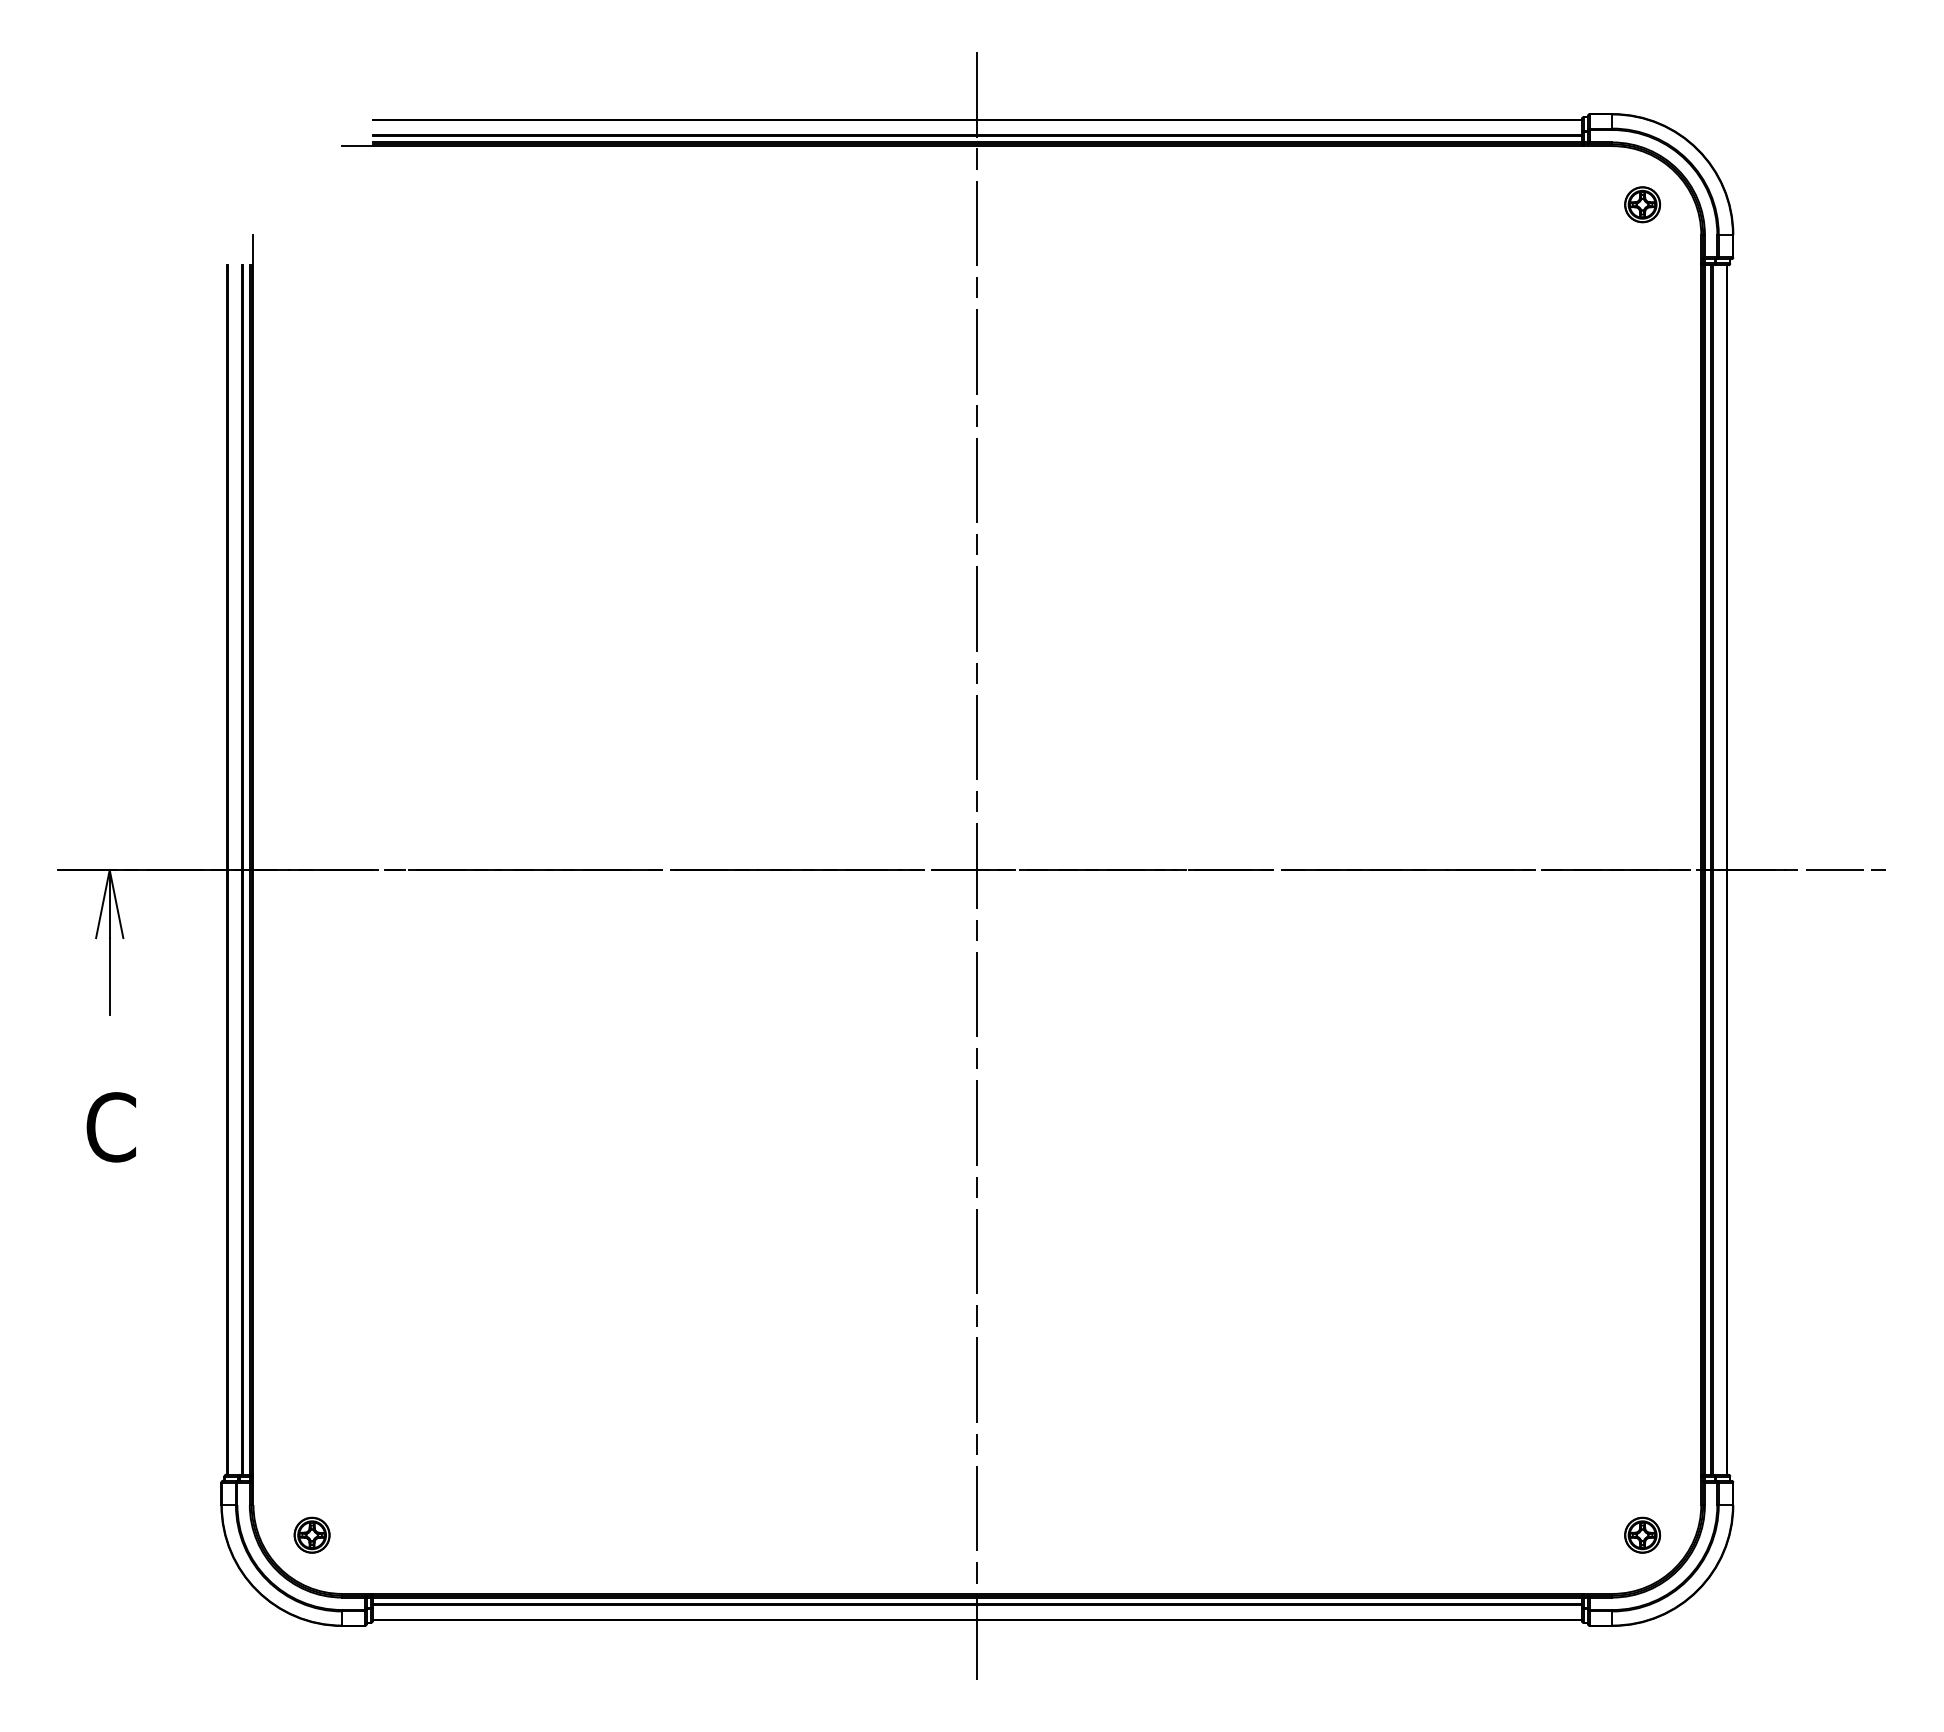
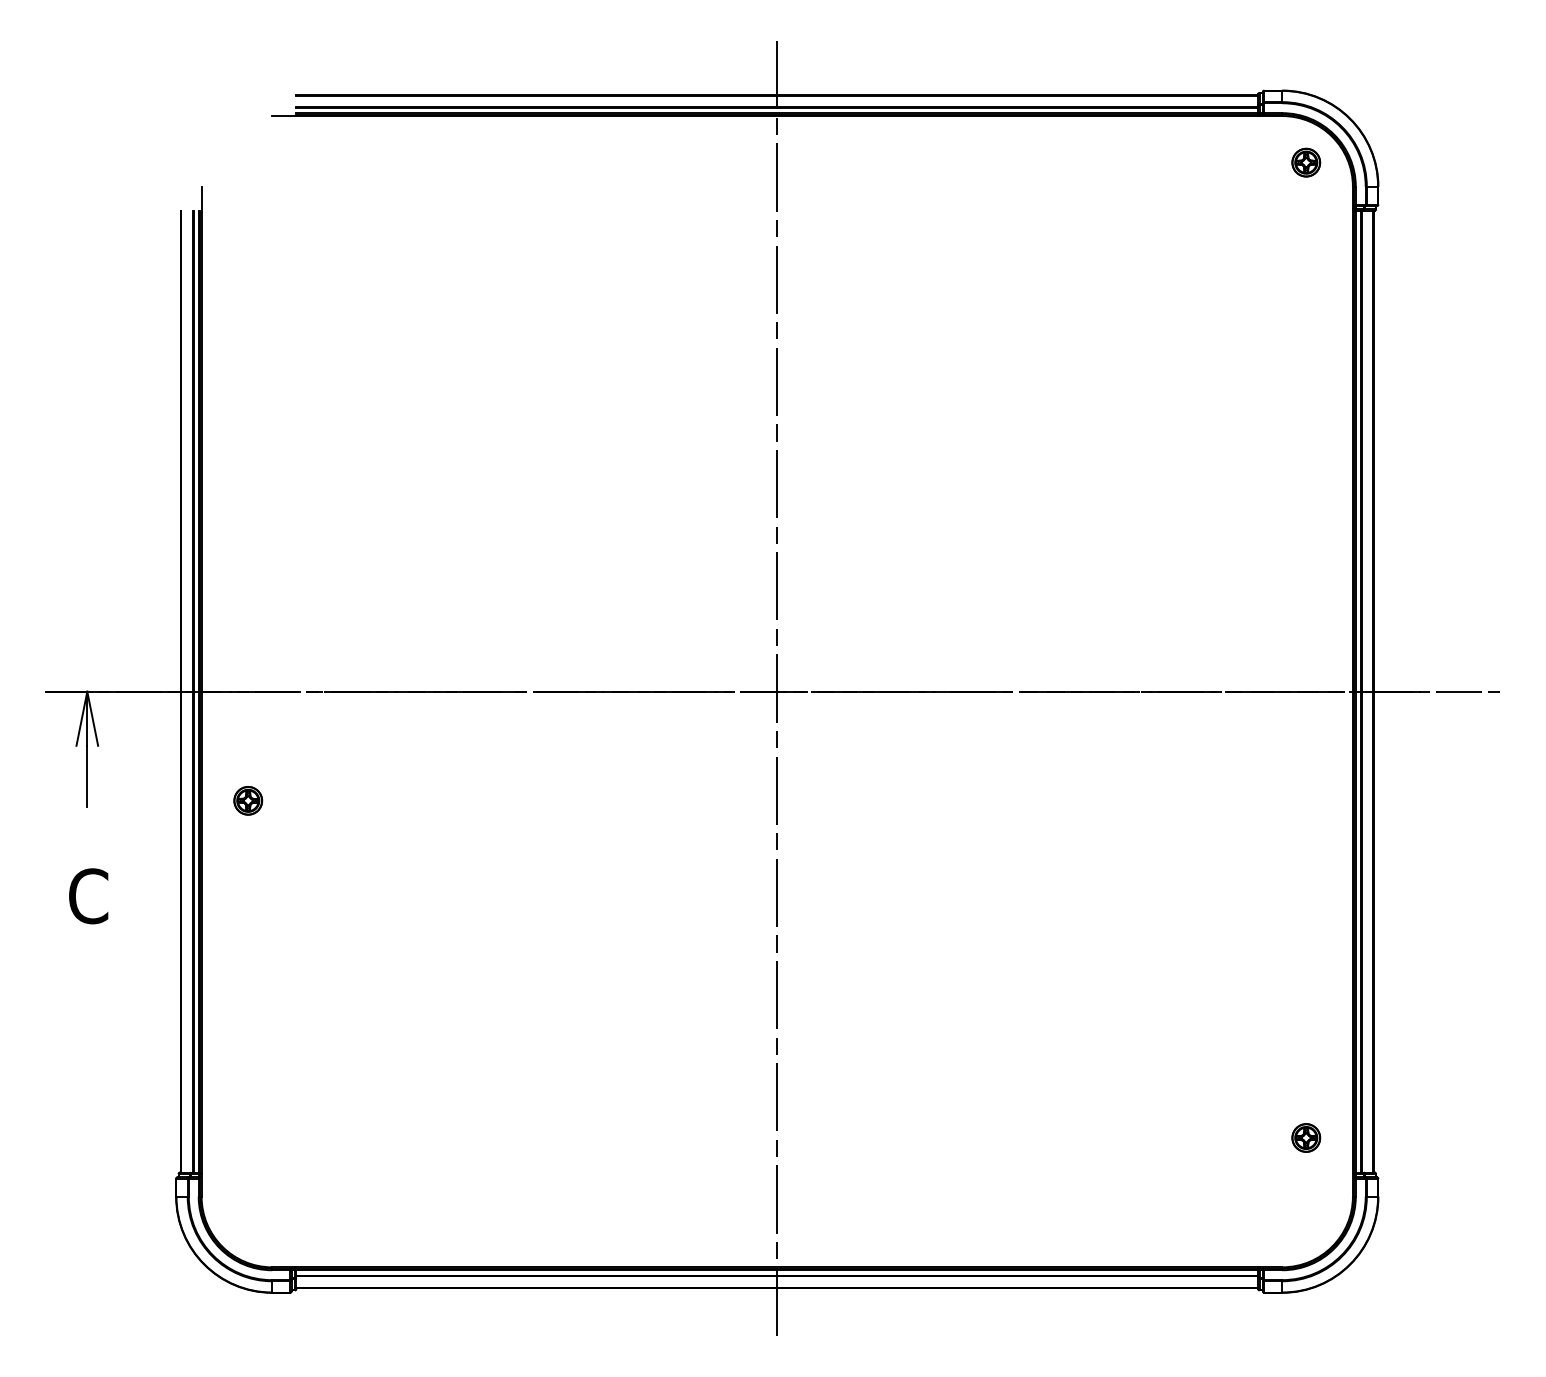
part: (311, 1534) -> (247, 800), moved
part: (1642, 1534) -> (1306, 1137), moved

